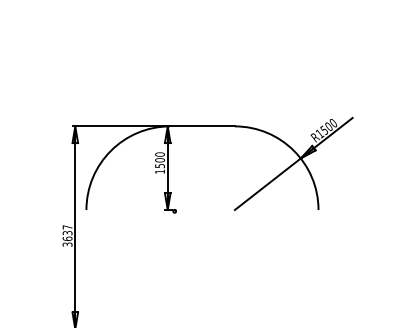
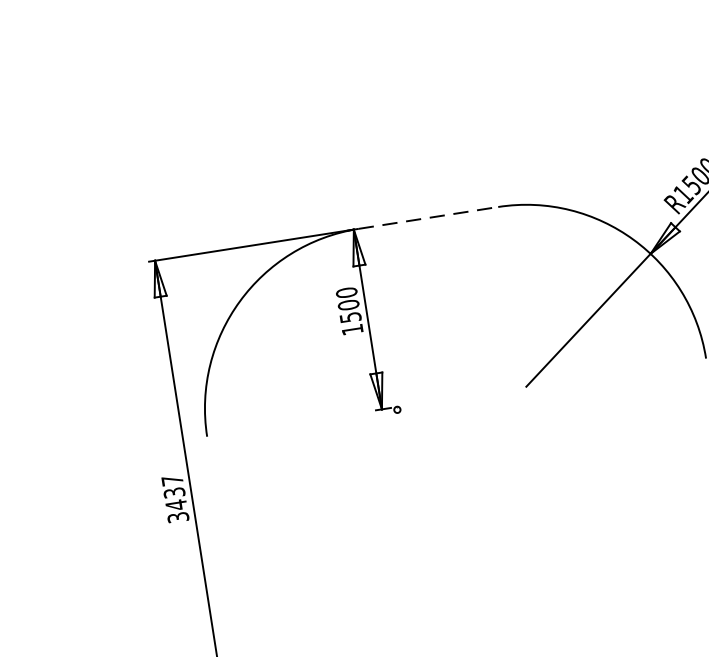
line: (202, 126) -> (428, 218), solid -> dashed
text: (67, 238) -> (176, 504), 3637 -> 3437

